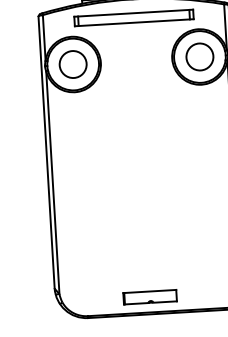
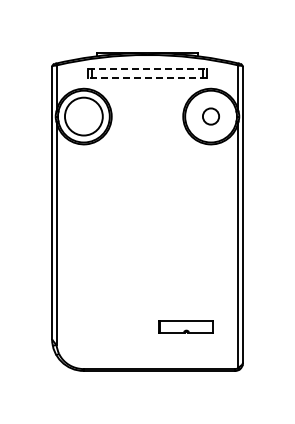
line: (133, 12) -> (147, 68), solid -> dashed
line: (134, 22) -> (147, 78), solid -> dashed
circle: (199, 56) -> (210, 116), size x0.6
circle: (72, 64) -> (83, 116), size x1.4
part: (149, 296) -> (185, 326), moved

